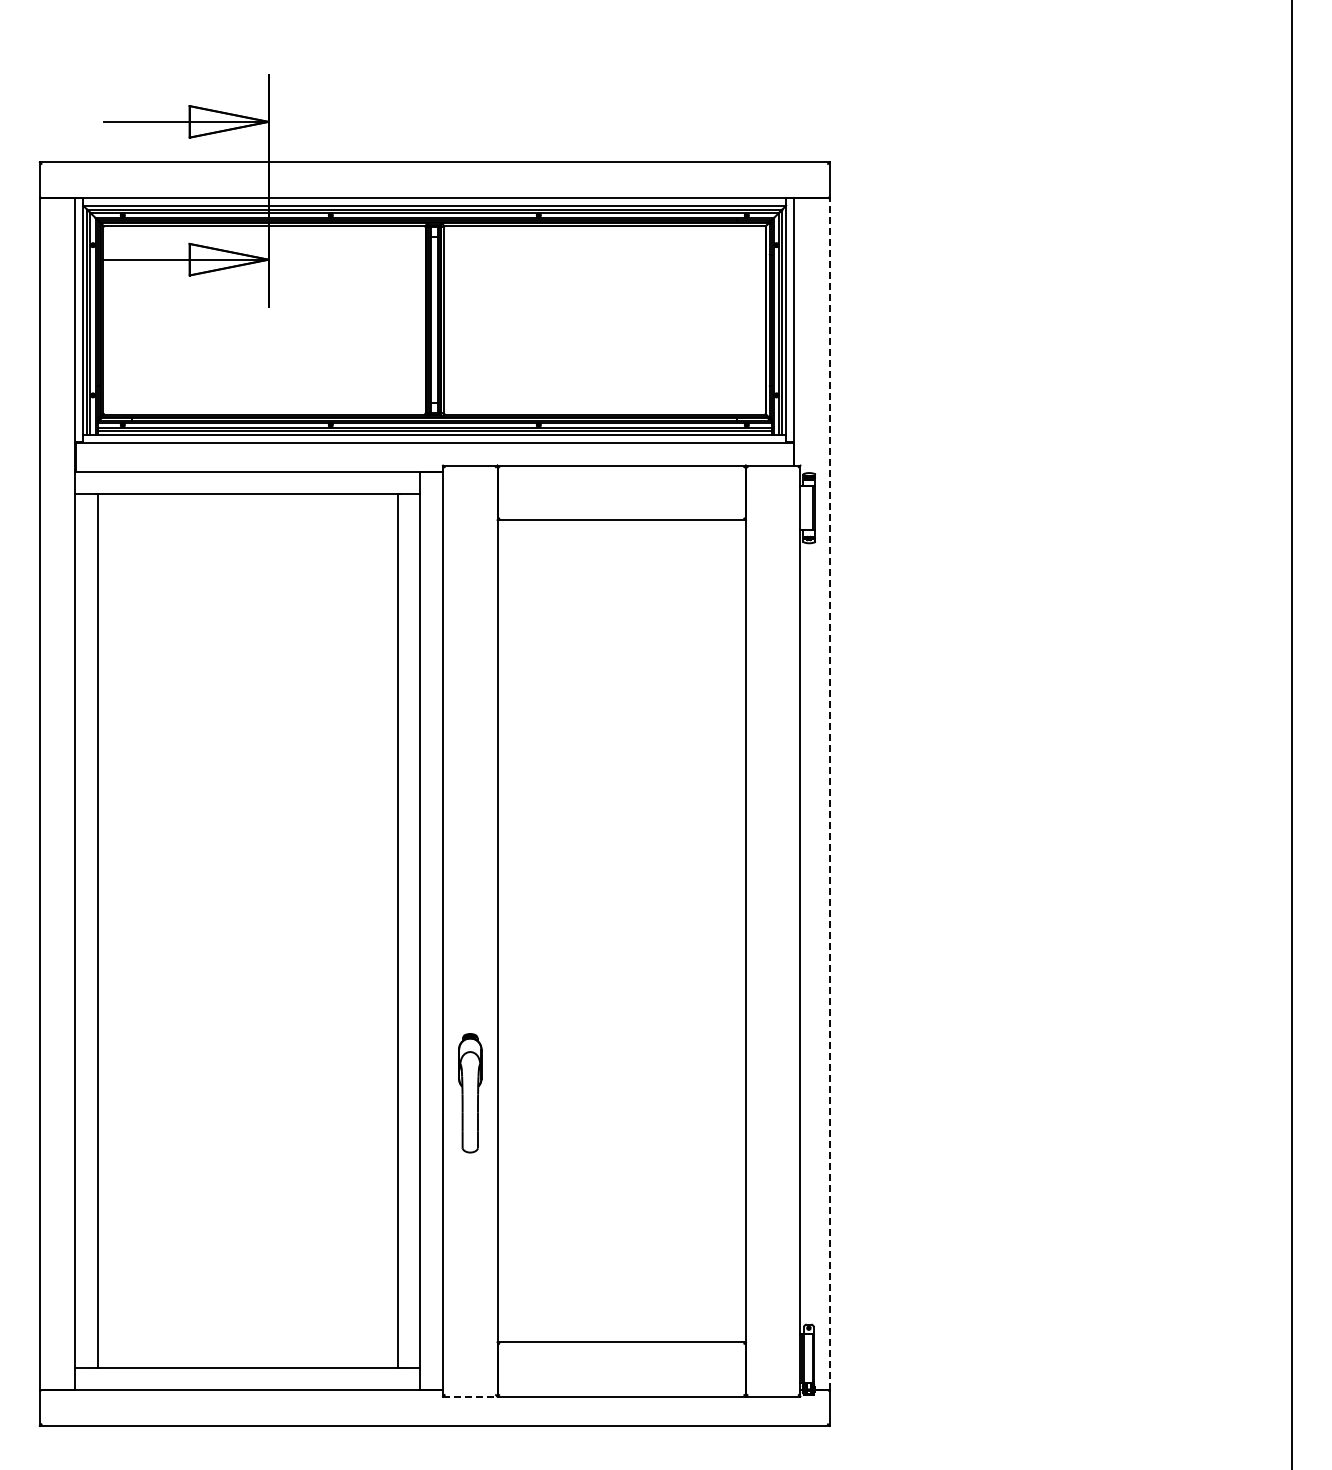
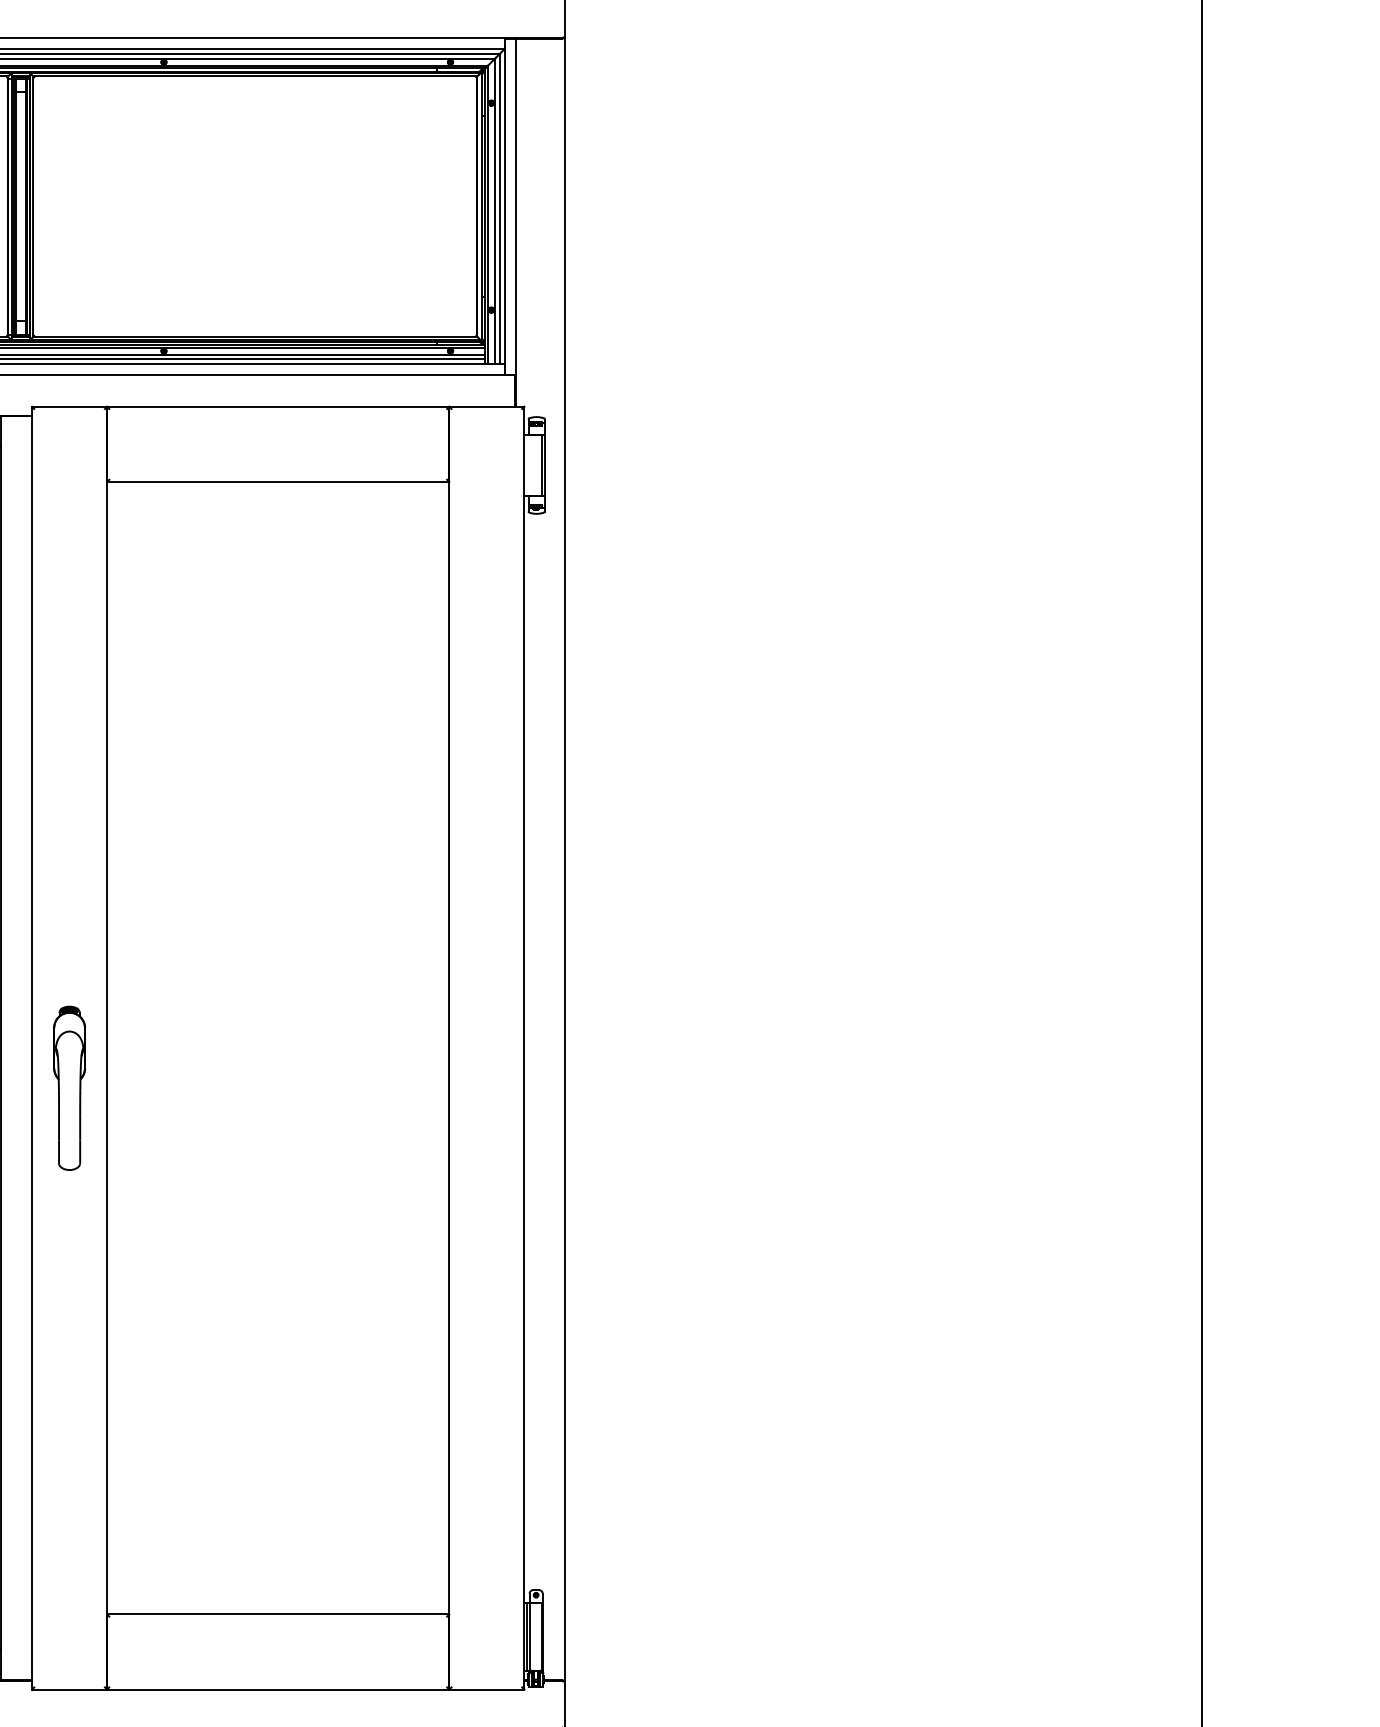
line: (829, 793) -> (564, 858), dashed -> solid
part: (470, 1093) -> (69, 1088), moved
line: (470, 1396) -> (69, 1689), dashed -> solid

